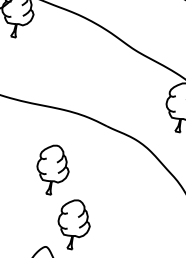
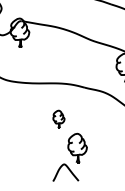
part: (52, 170) -> (58, 119), size x0.6

